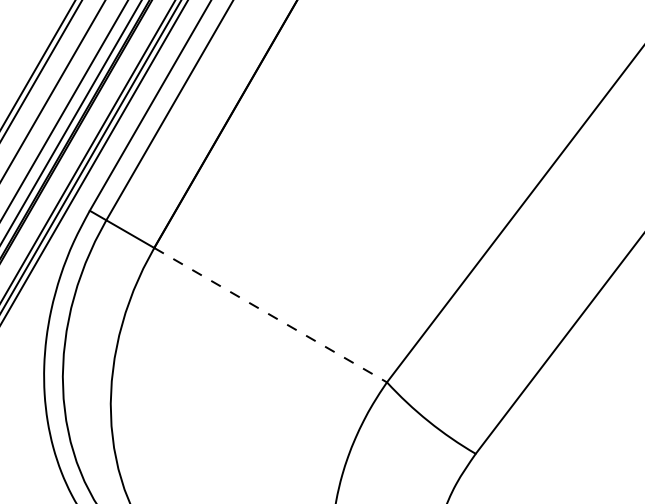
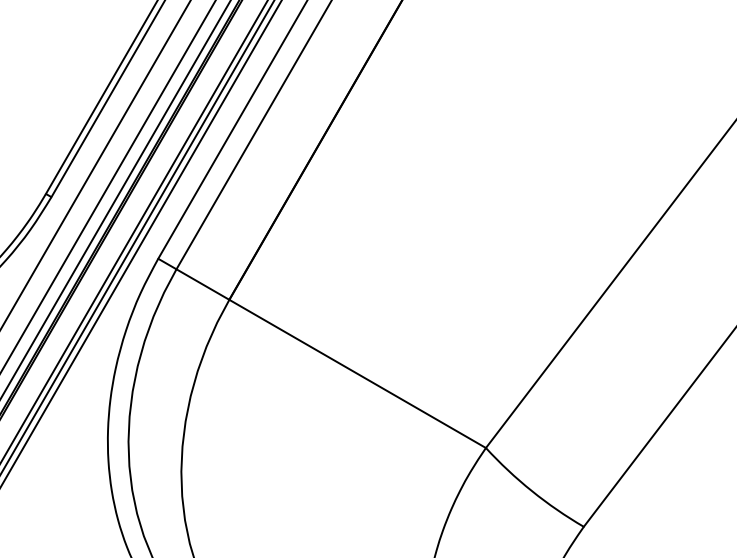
line: (271, 315) -> (358, 374), dashed -> solid

